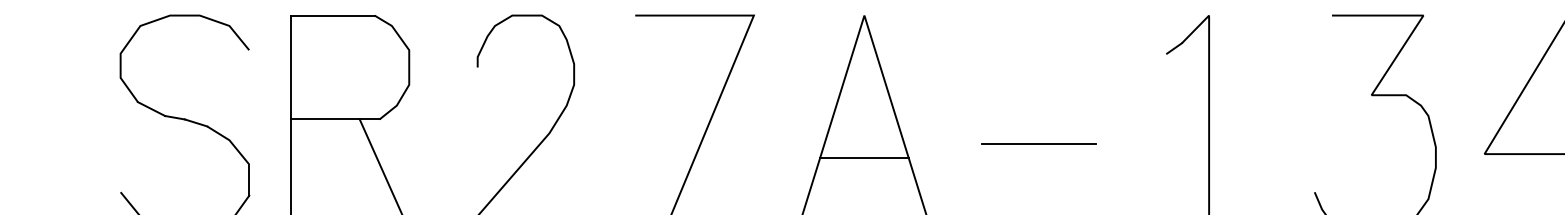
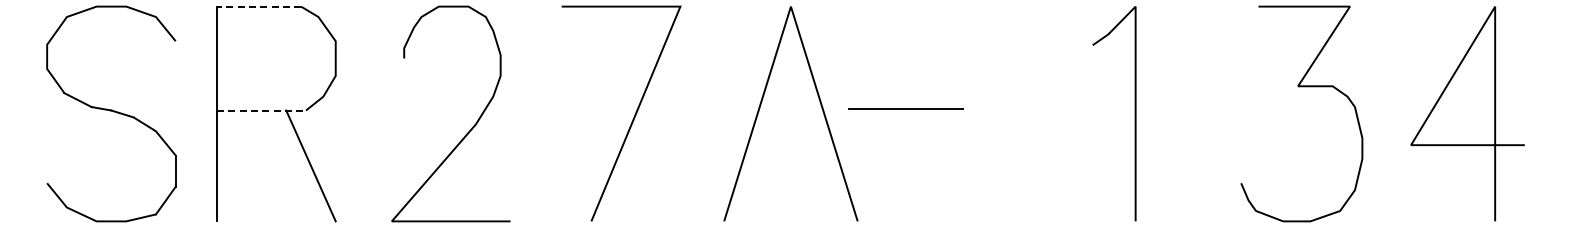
line: (331, 15) -> (258, 6), solid -> dashed
line: (334, 119) -> (261, 110), solid -> dashed
line: (1038, 143) -> (905, 108), moved
line: (863, 157) -> (790, 148), removed

